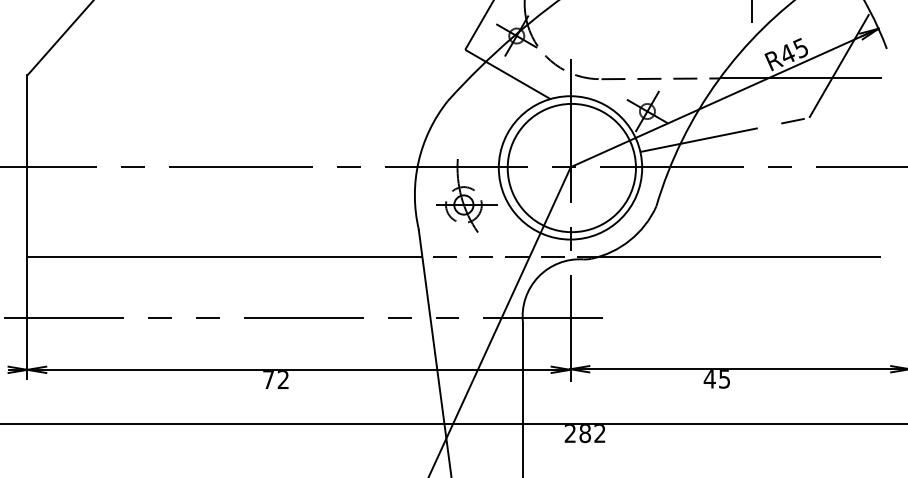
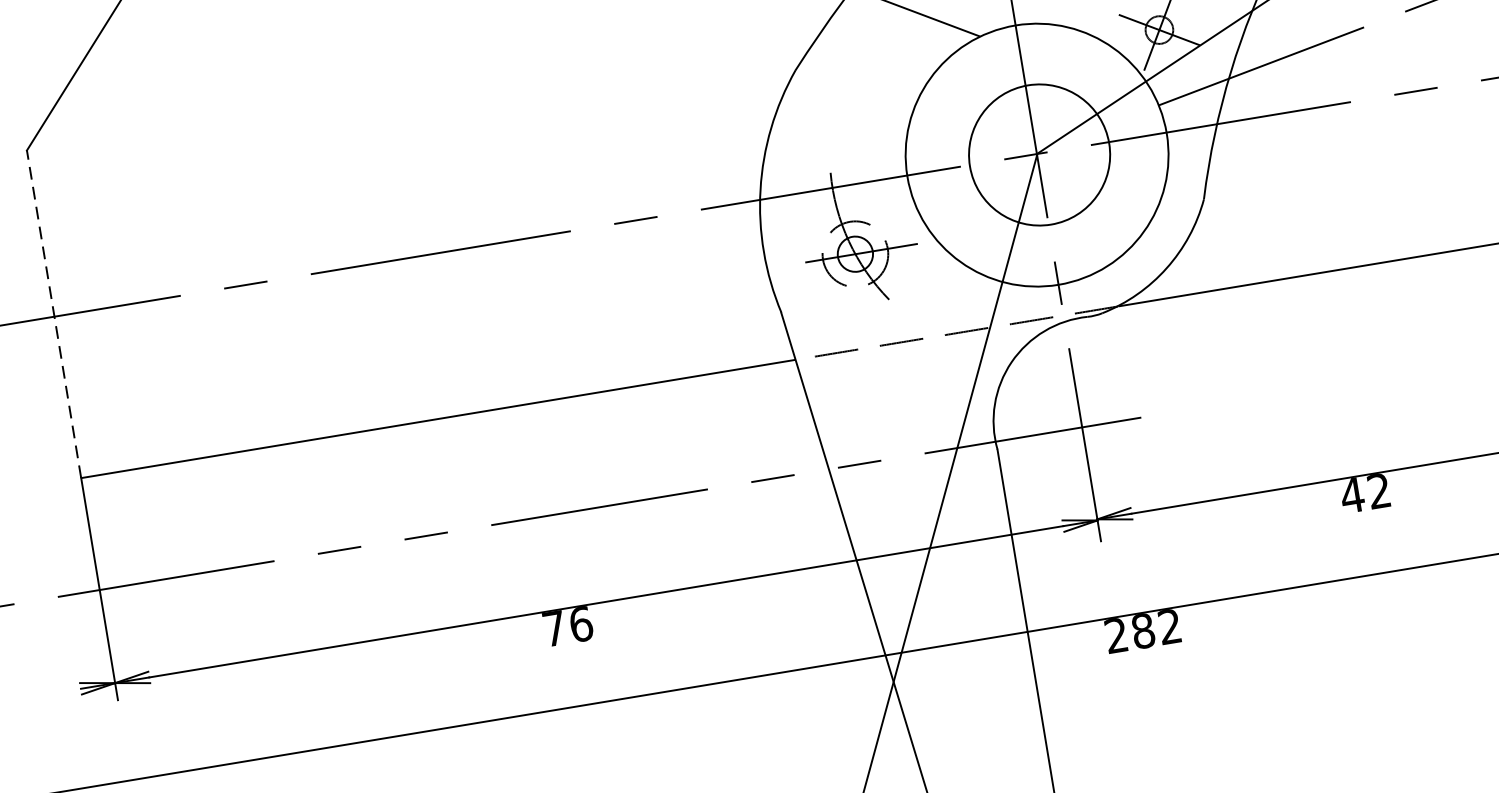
line: (27, 165) -> (54, 313), solid -> dashed
circle: (571, 167) -> (1038, 154), size x0.6
text: (724, 379) -> (1379, 491), 45 -> 42
text: (283, 380) -> (581, 625), 72 -> 76

